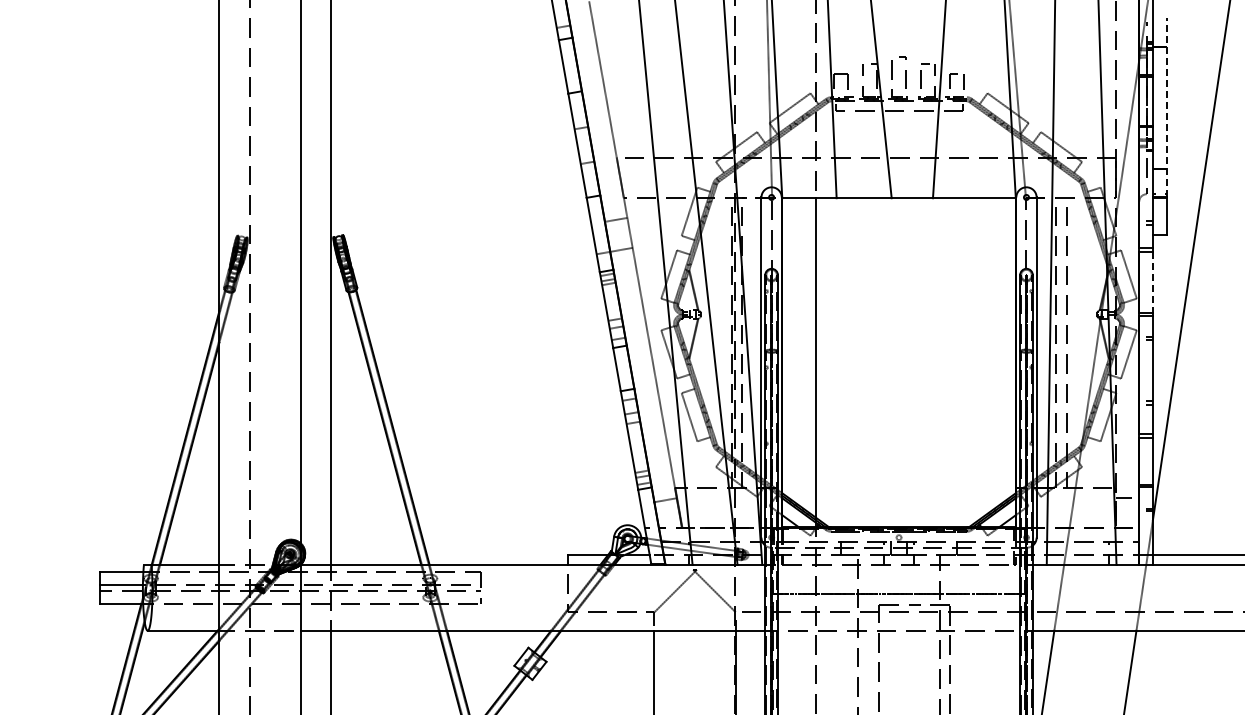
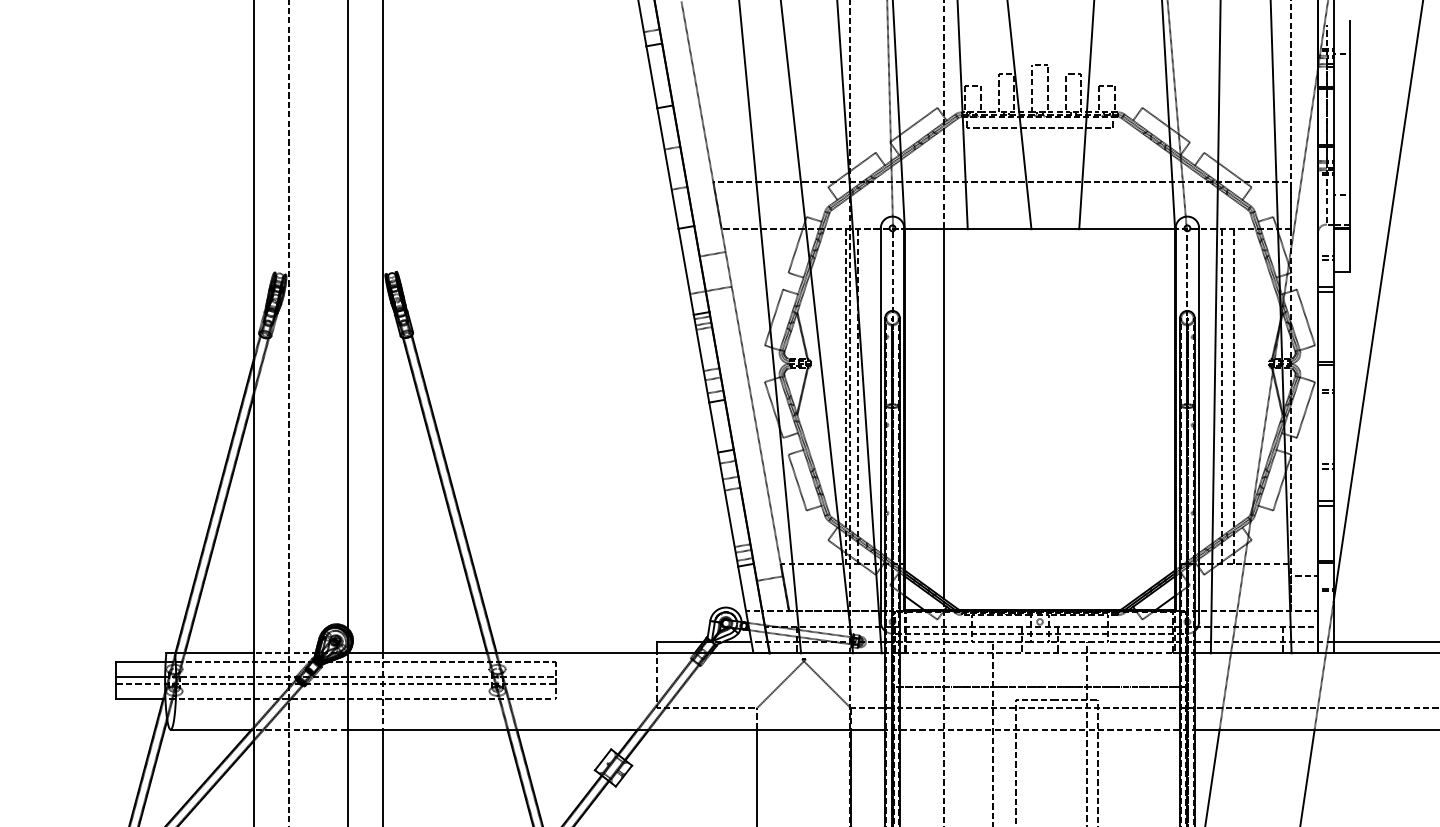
line: (1166, 107) -> (1349, 124), dashed -> solid
line: (1152, 282) -> (1333, 326), dashed -> solid

